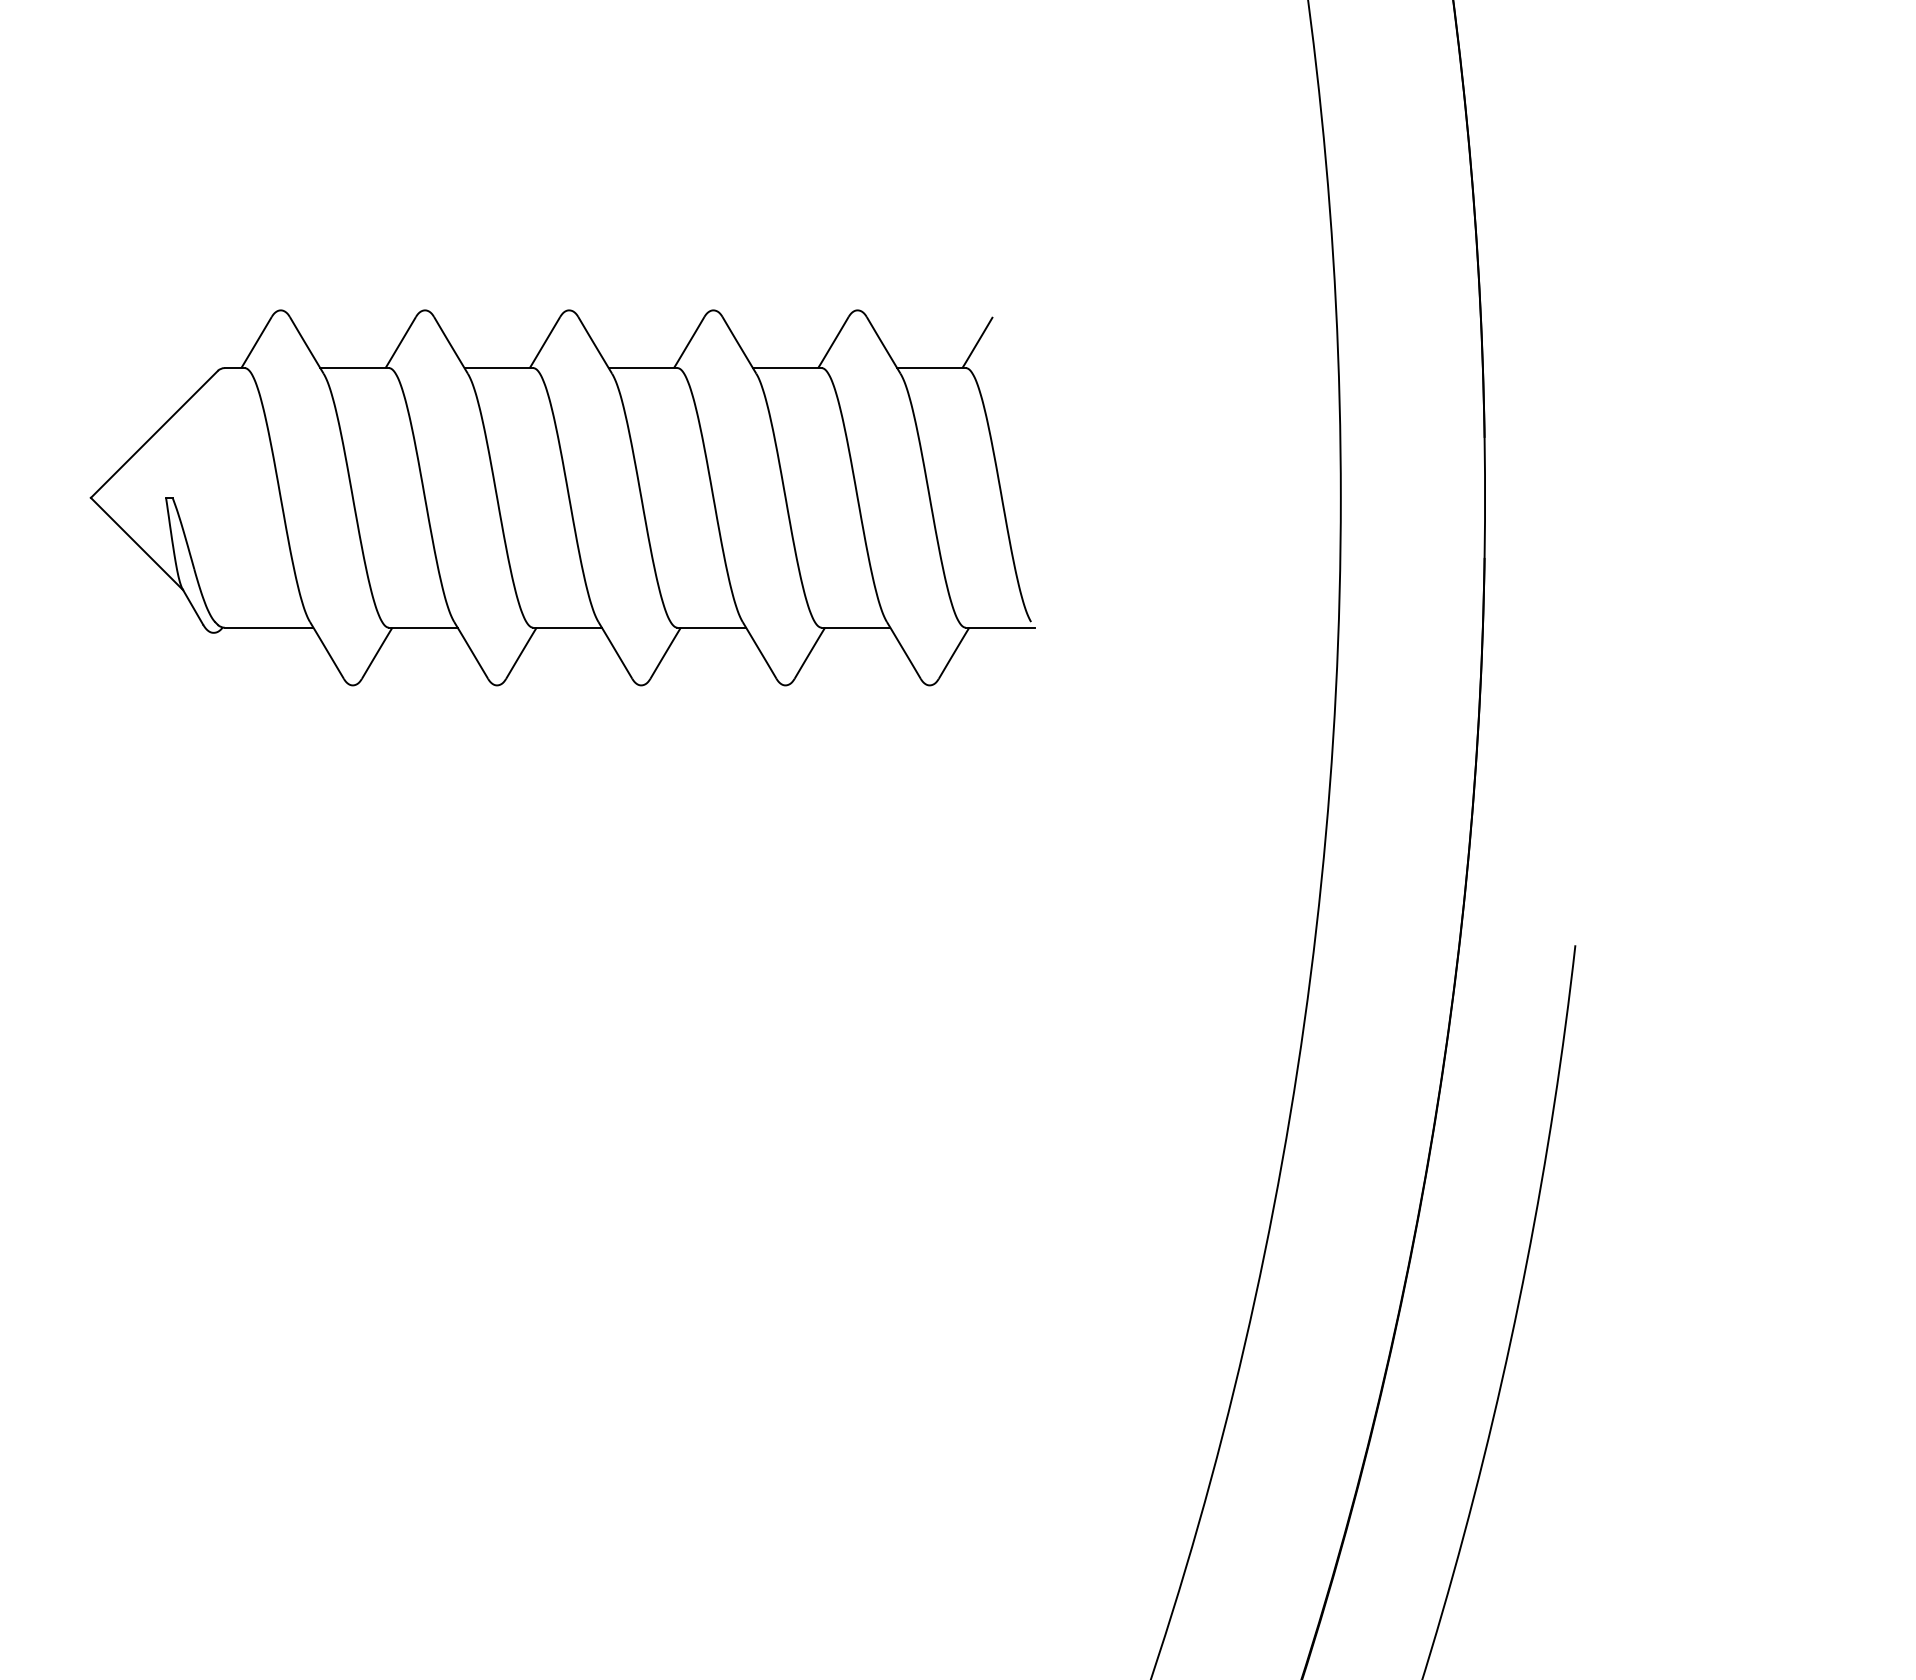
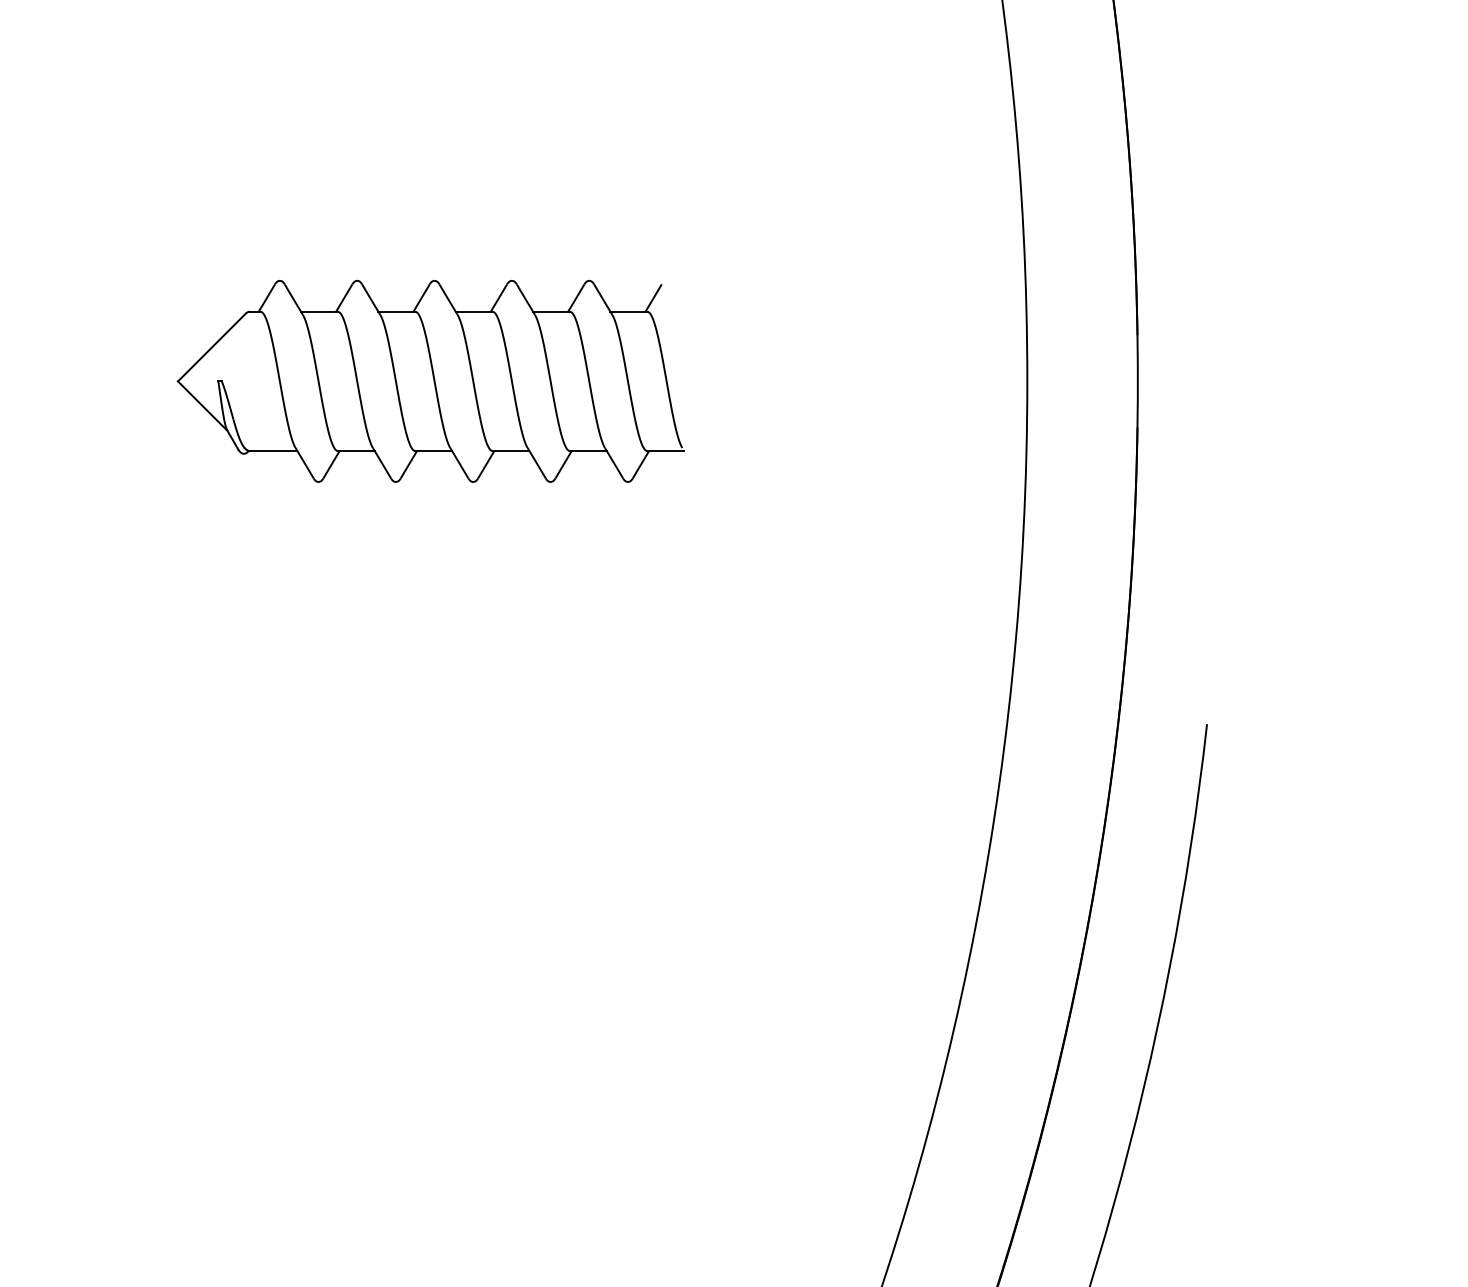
part: (562, 497) -> (430, 381), size x0.7

